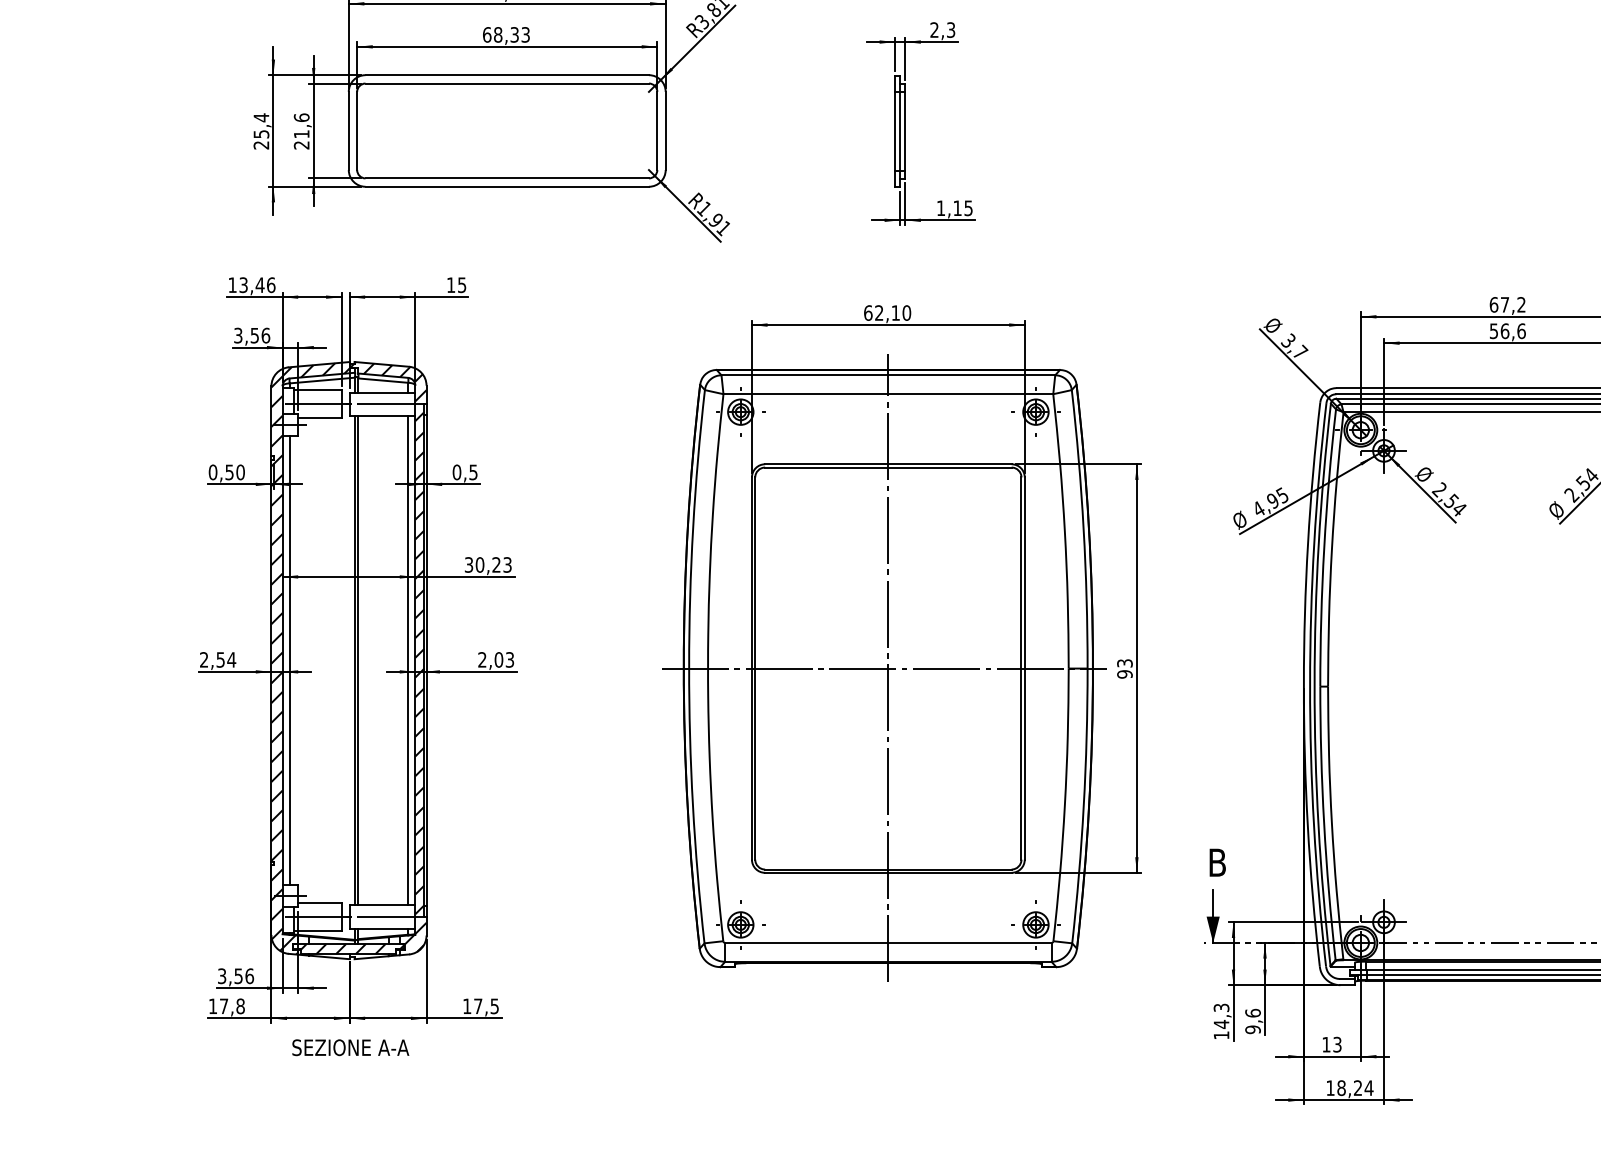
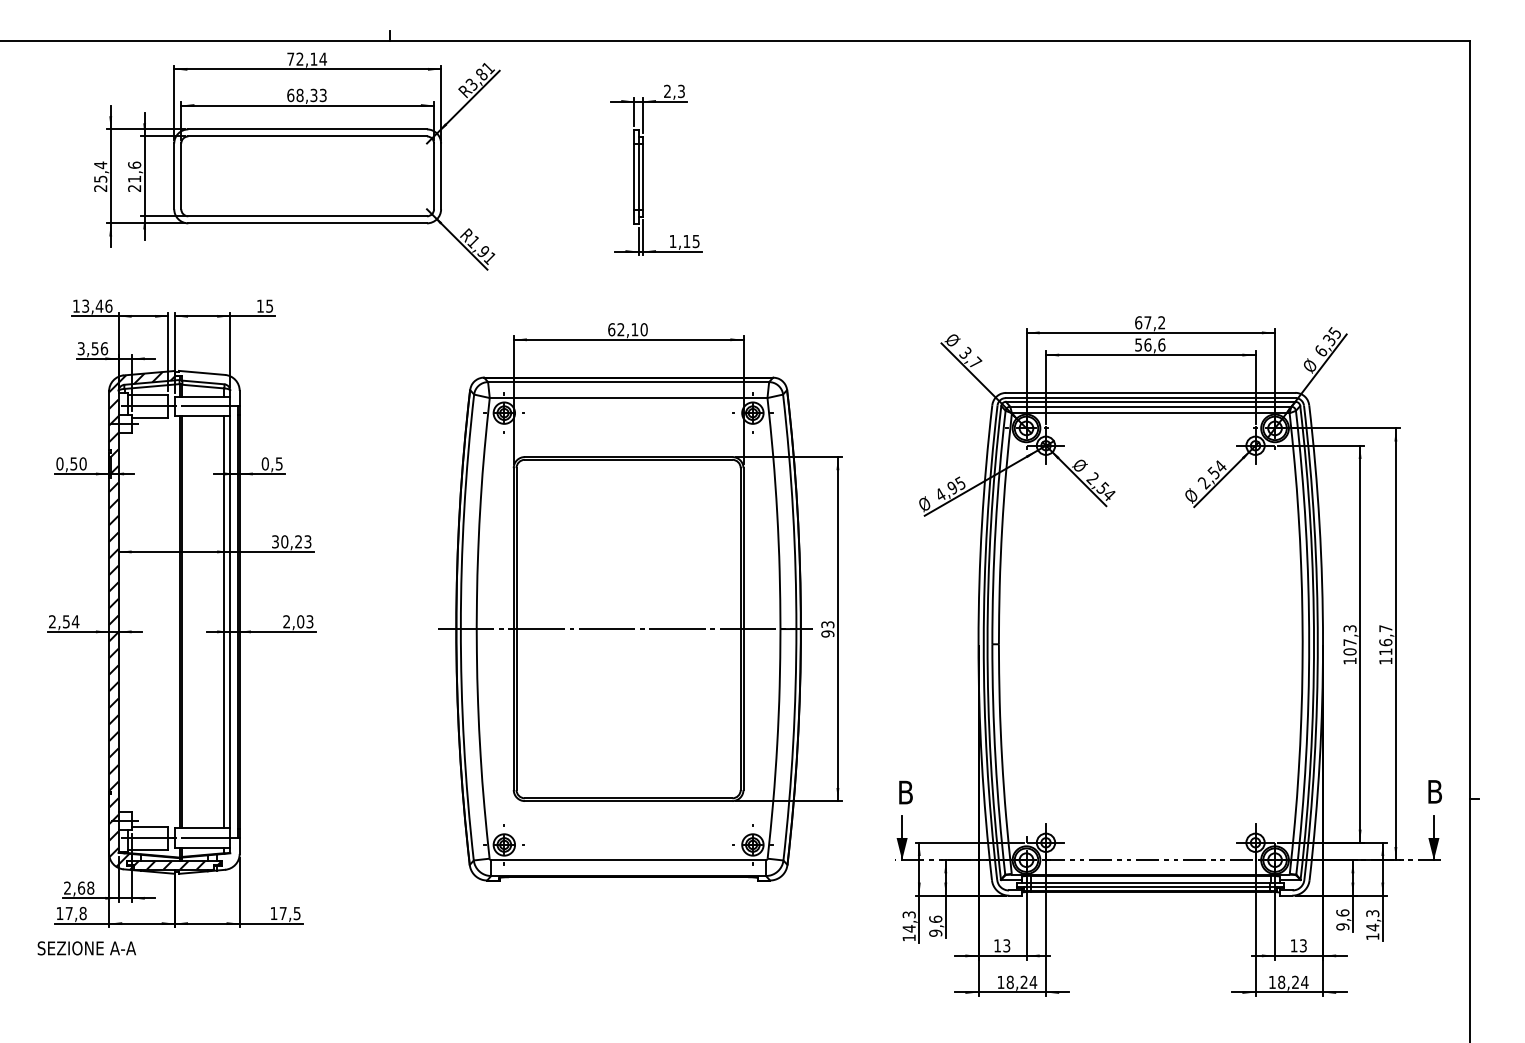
hatch: (388, 657) -> (207, 619), removed
line: (289, 660) -> (124, 622), removed
line: (888, 667) -> (628, 628), removed
text: (236, 975) -> (79, 887), 3,56 -> 2,68
text: (350, 1047) -> (86, 948), moved

